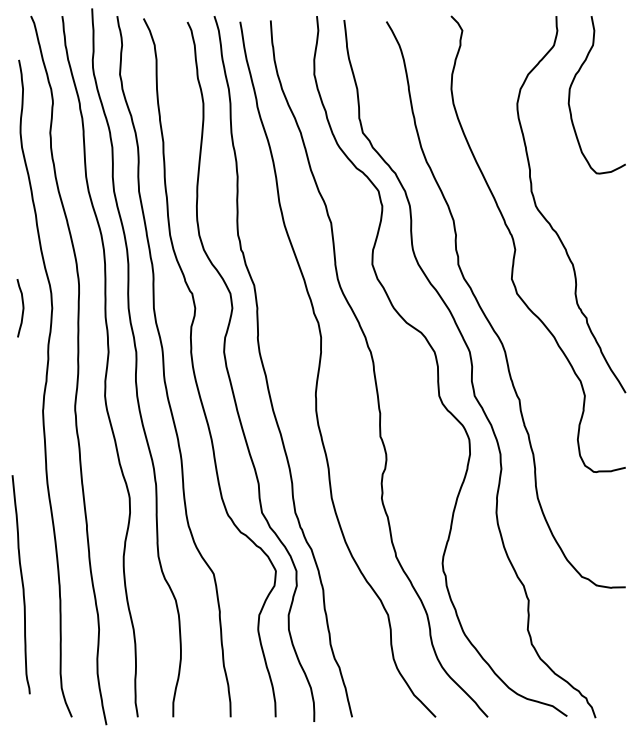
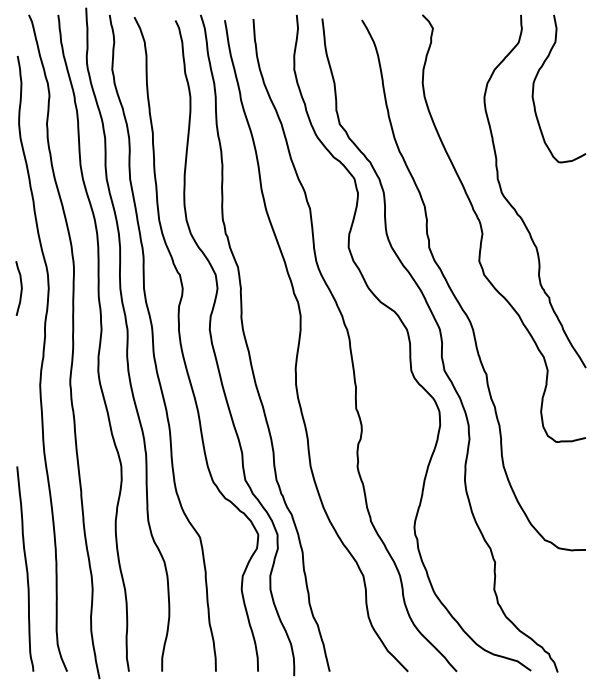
curve: (21, 583) -> (25, 567), moved

